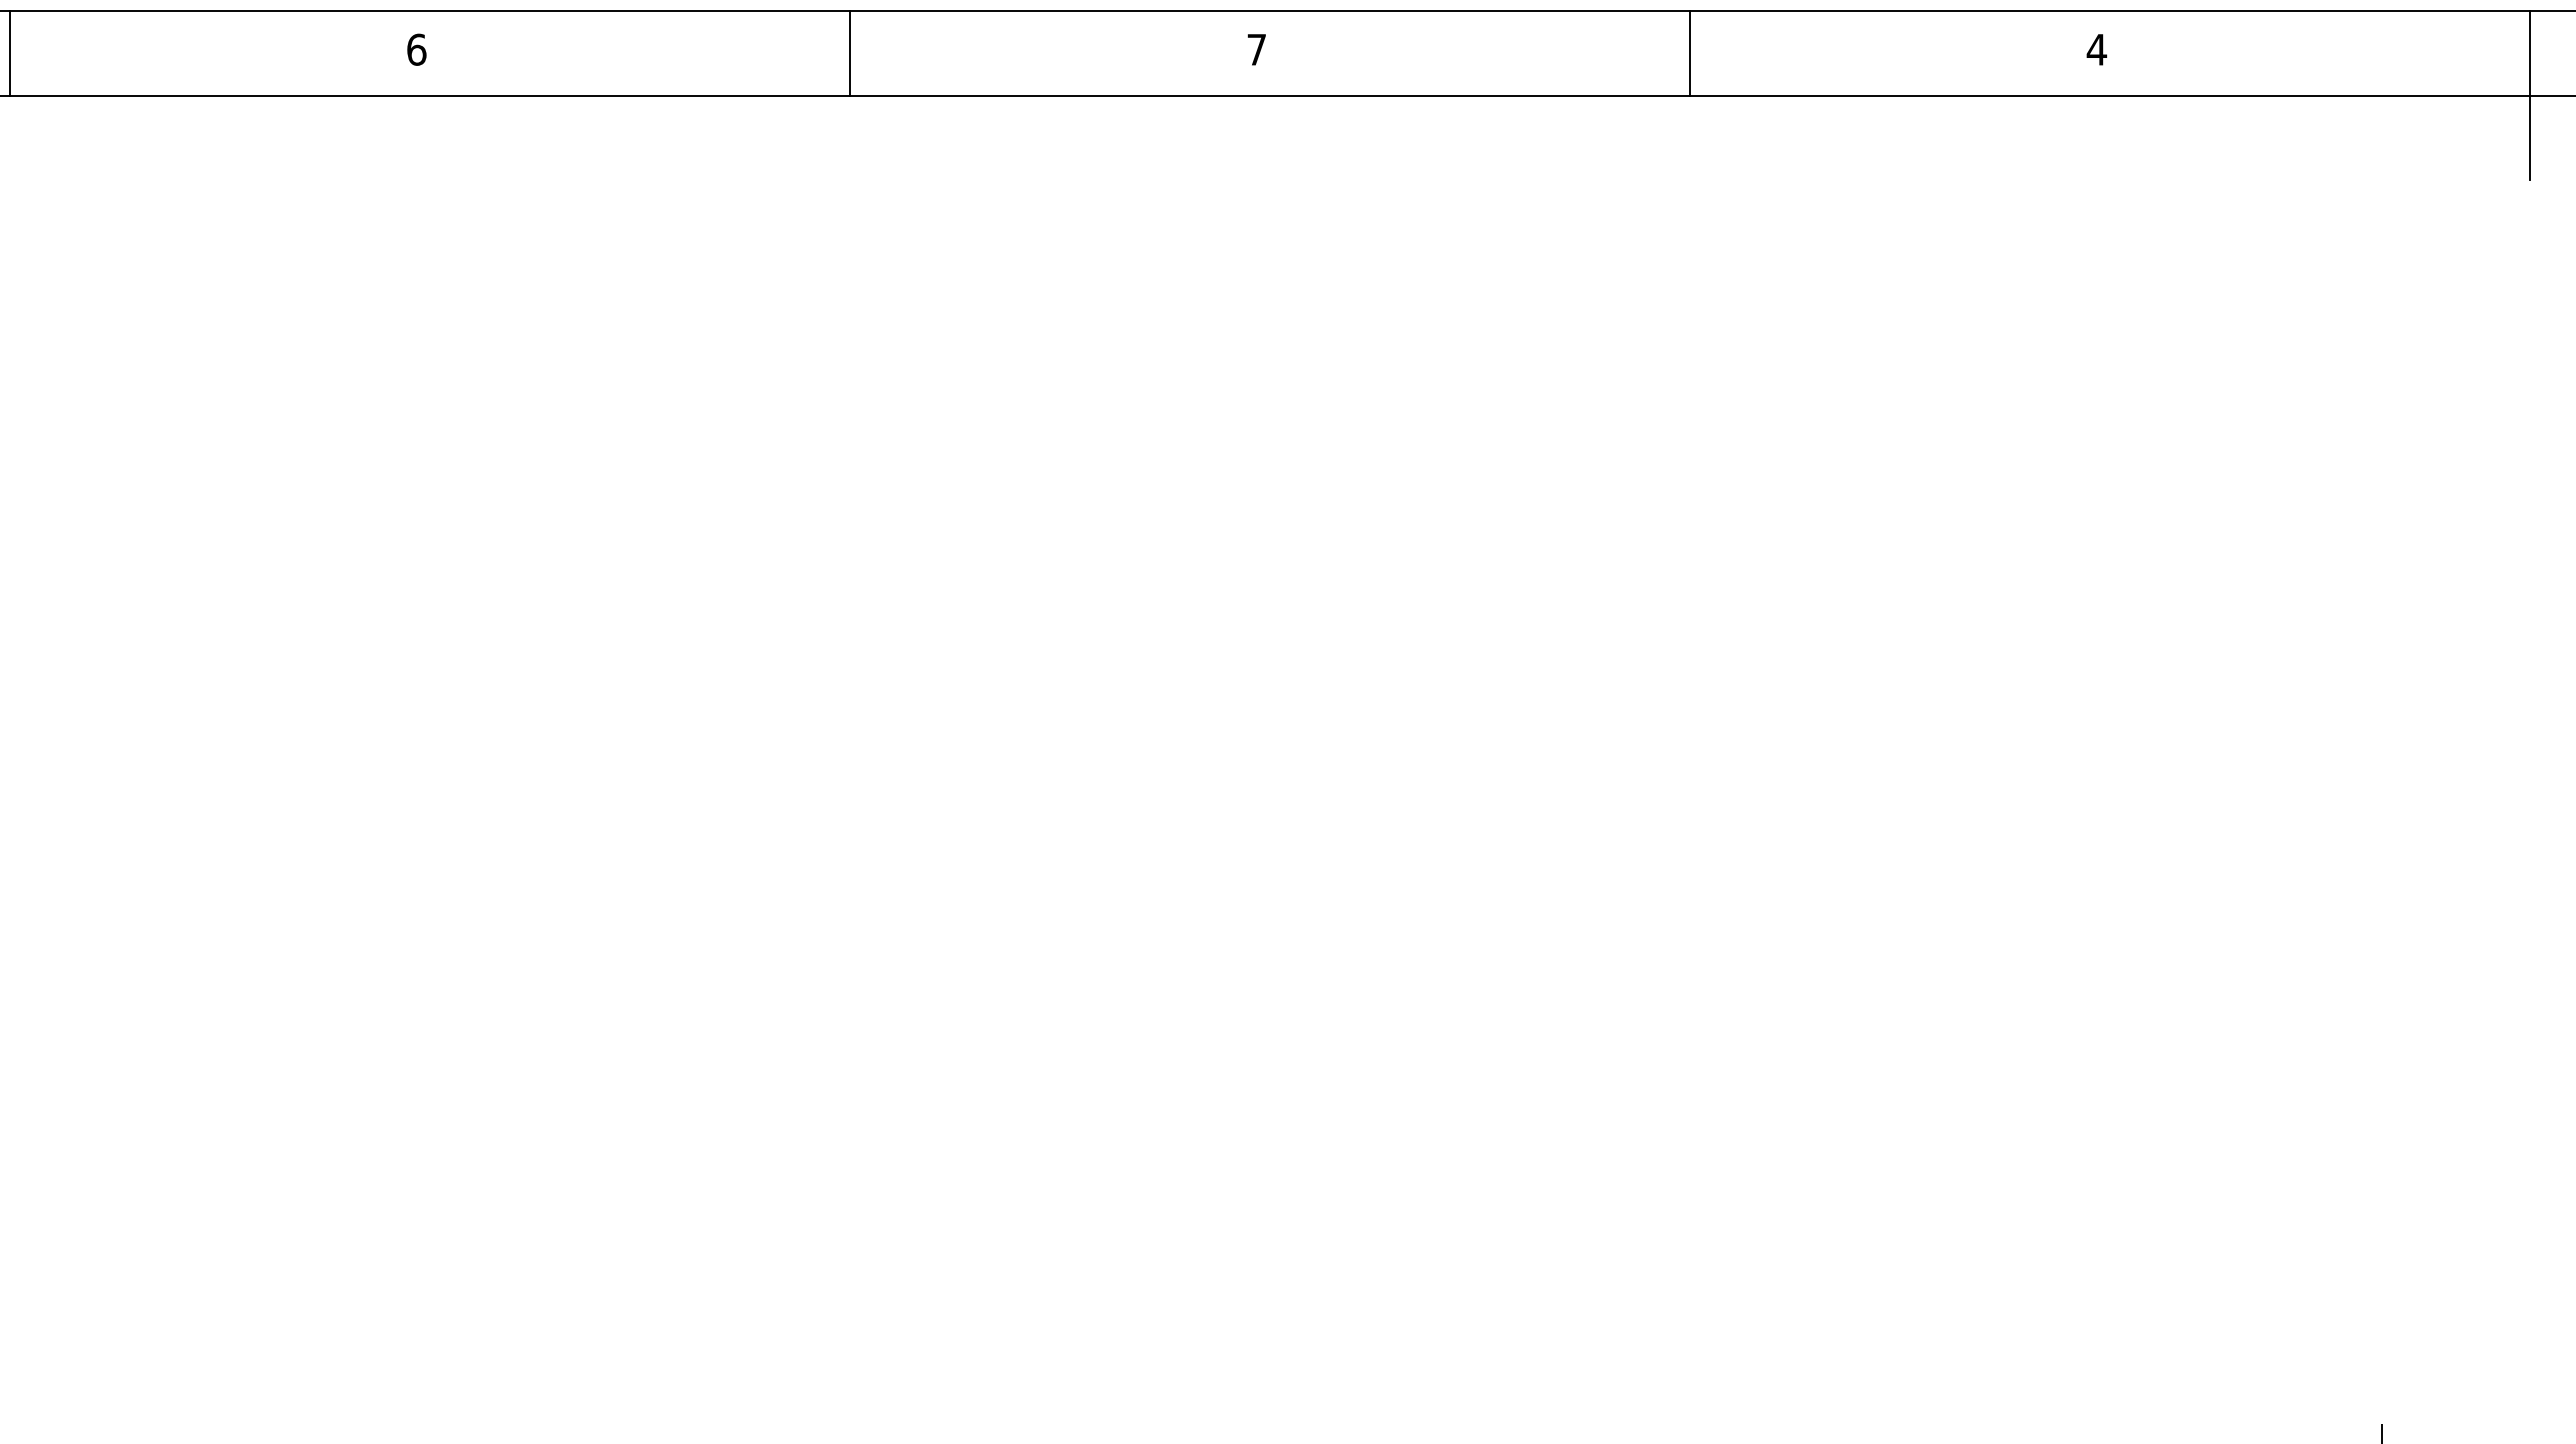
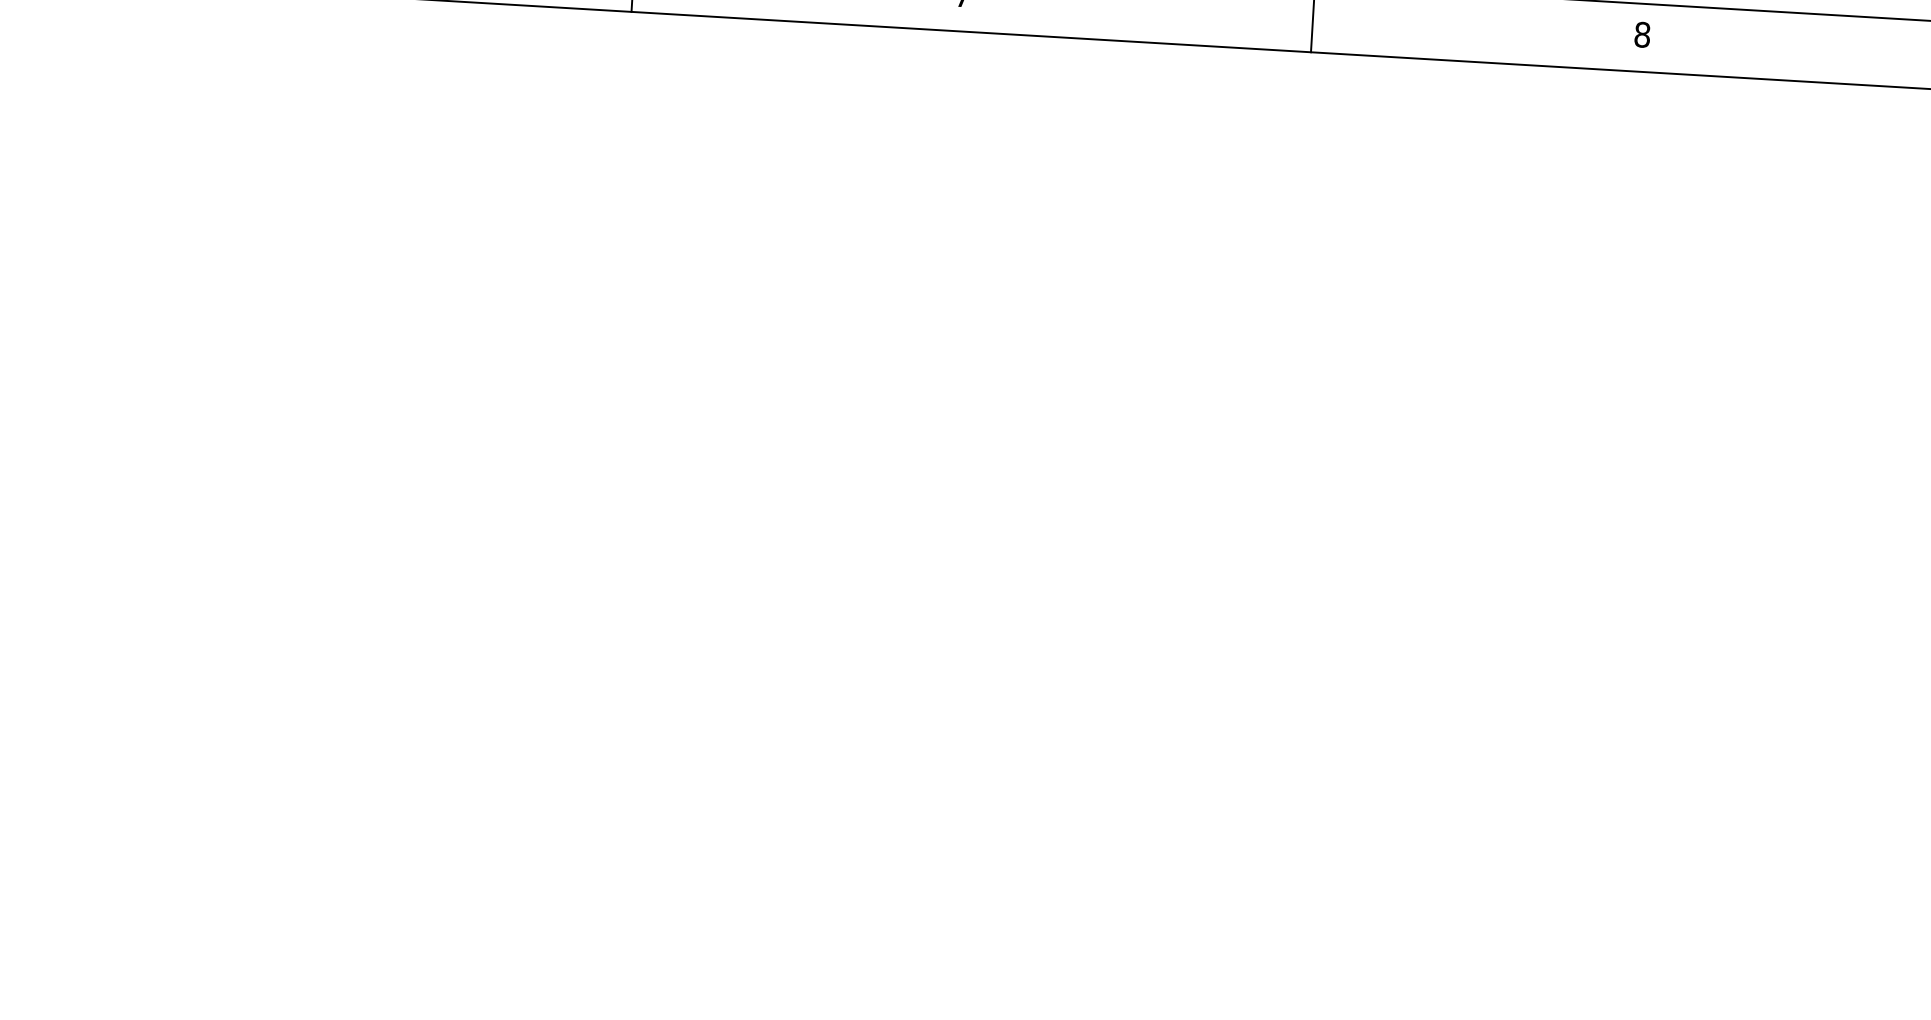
text: (2096, 49) -> (1642, 34), 4 -> 8

